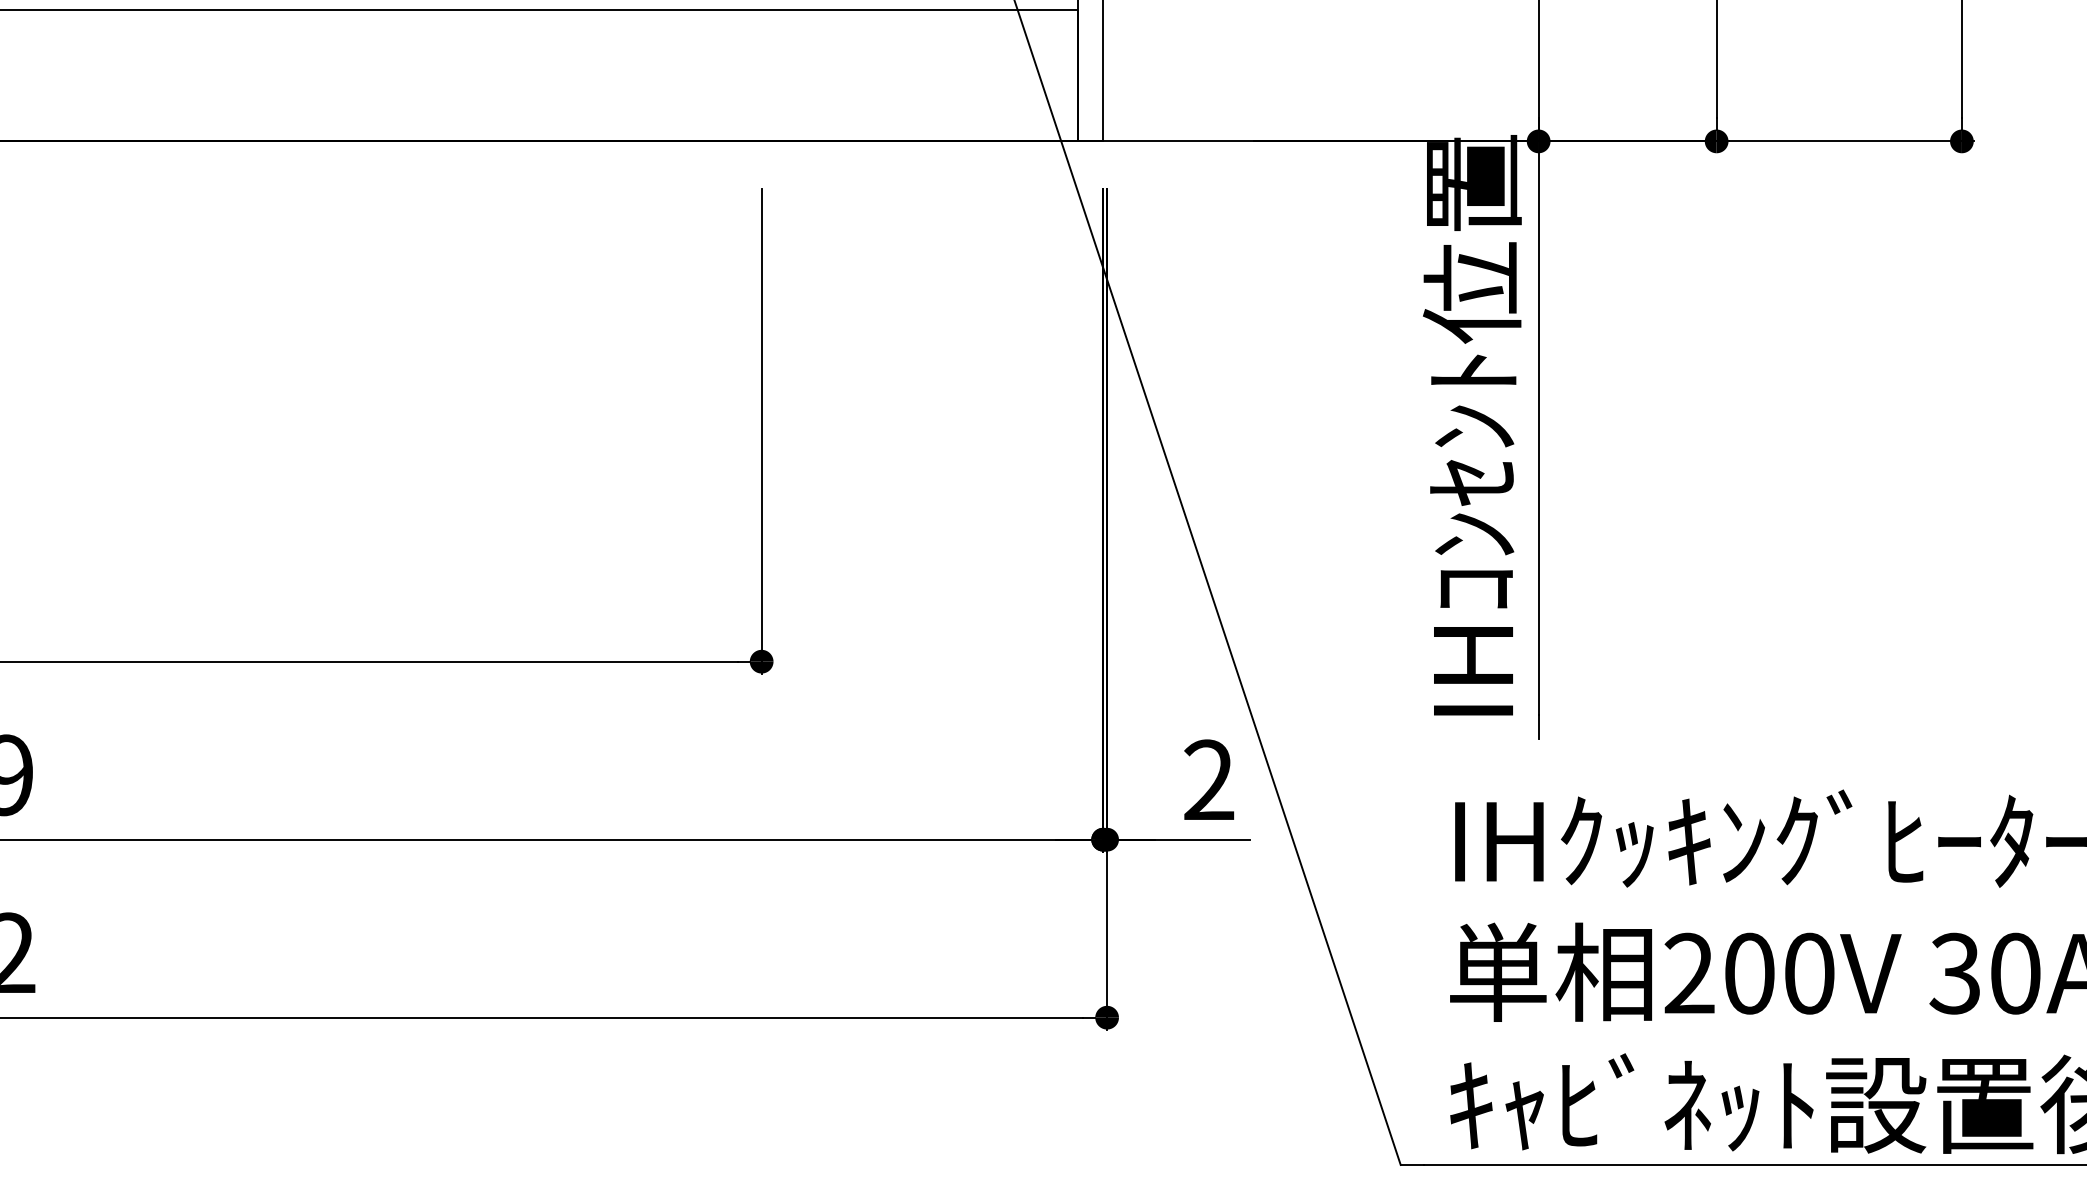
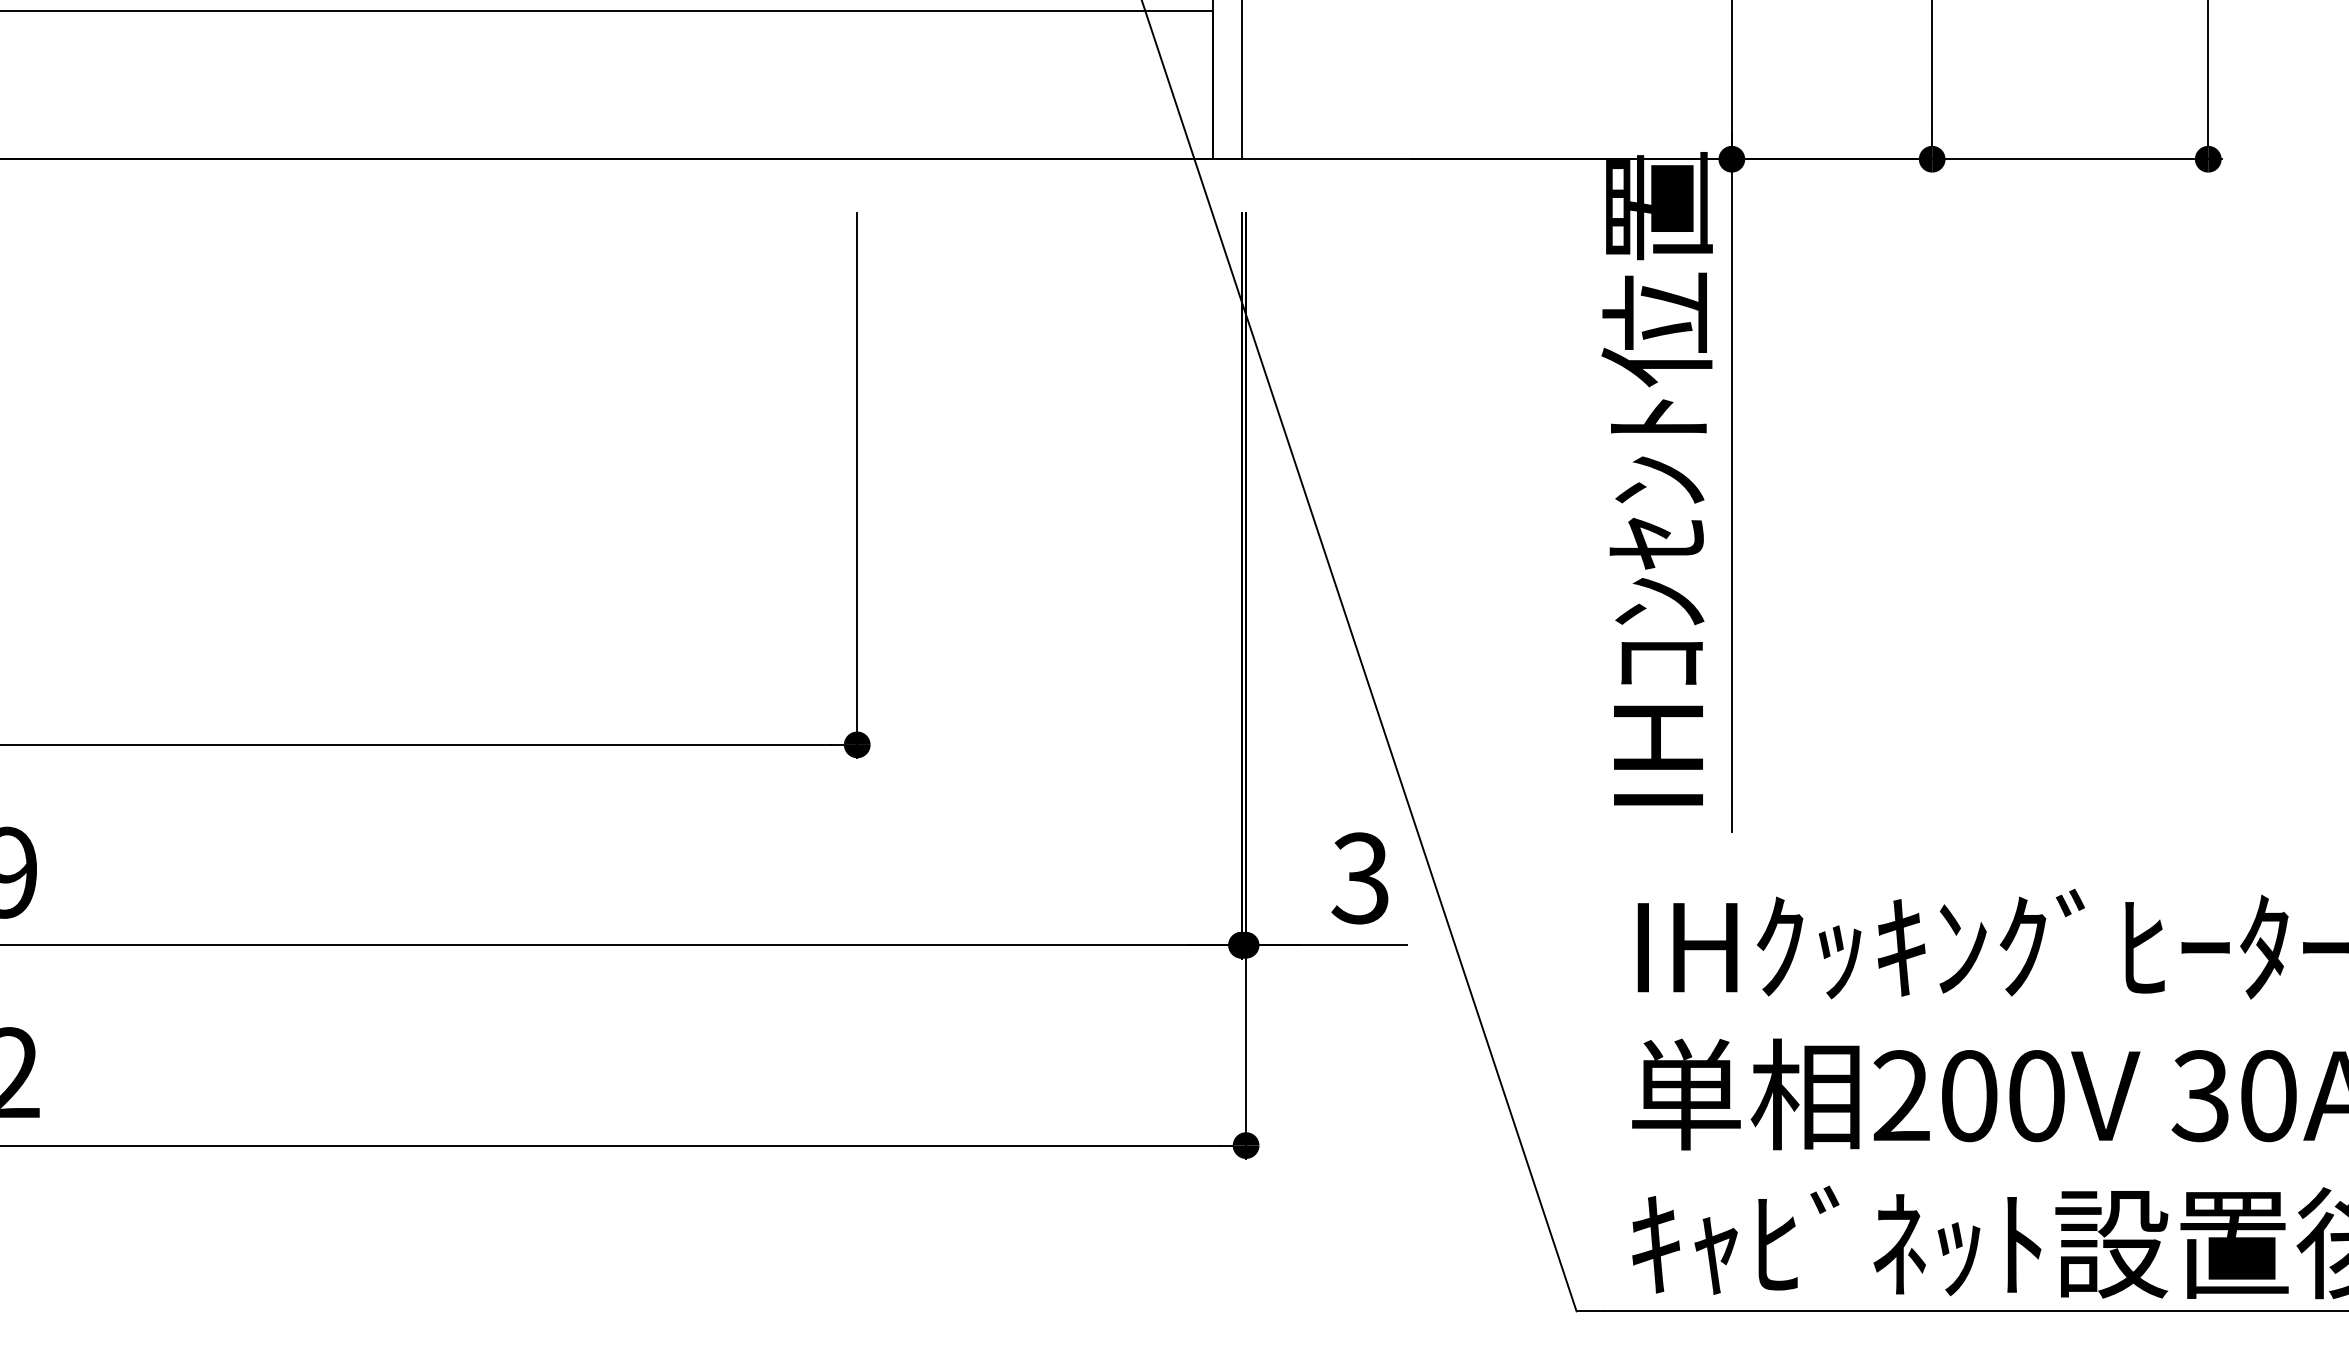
text: (1208, 780) -> (1360, 878), 2 -> 3

